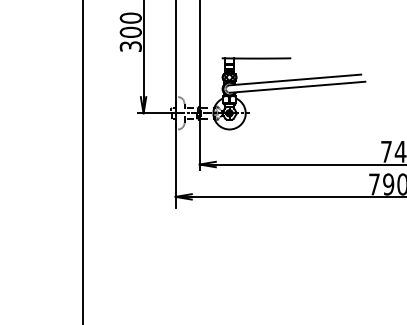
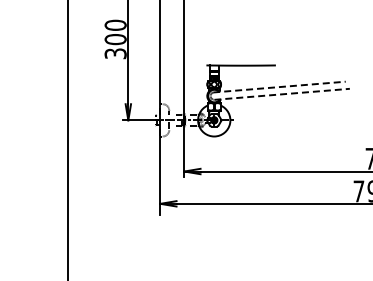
line: (294, 80) -> (279, 87), solid -> dashed
line: (298, 87) -> (283, 94), solid -> dashed

